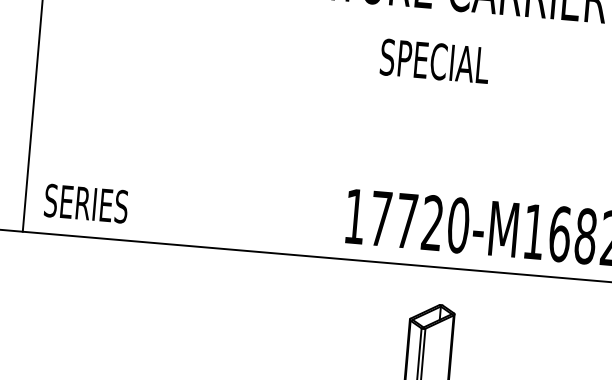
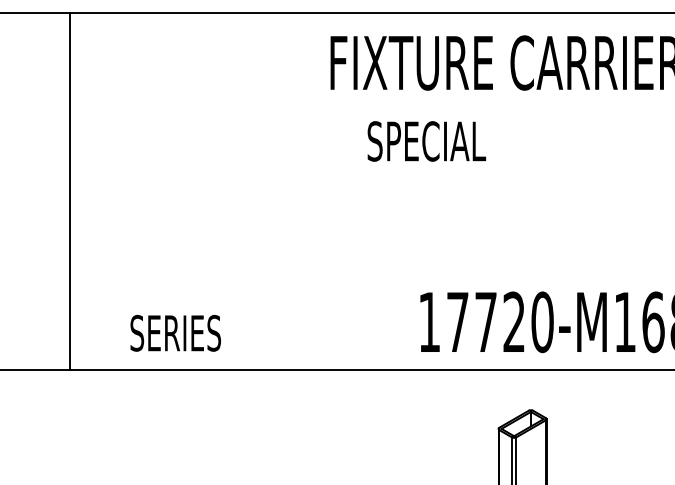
text: (434, 61) -> (426, 141), moved
text: (86, 202) -> (175, 332), moved

